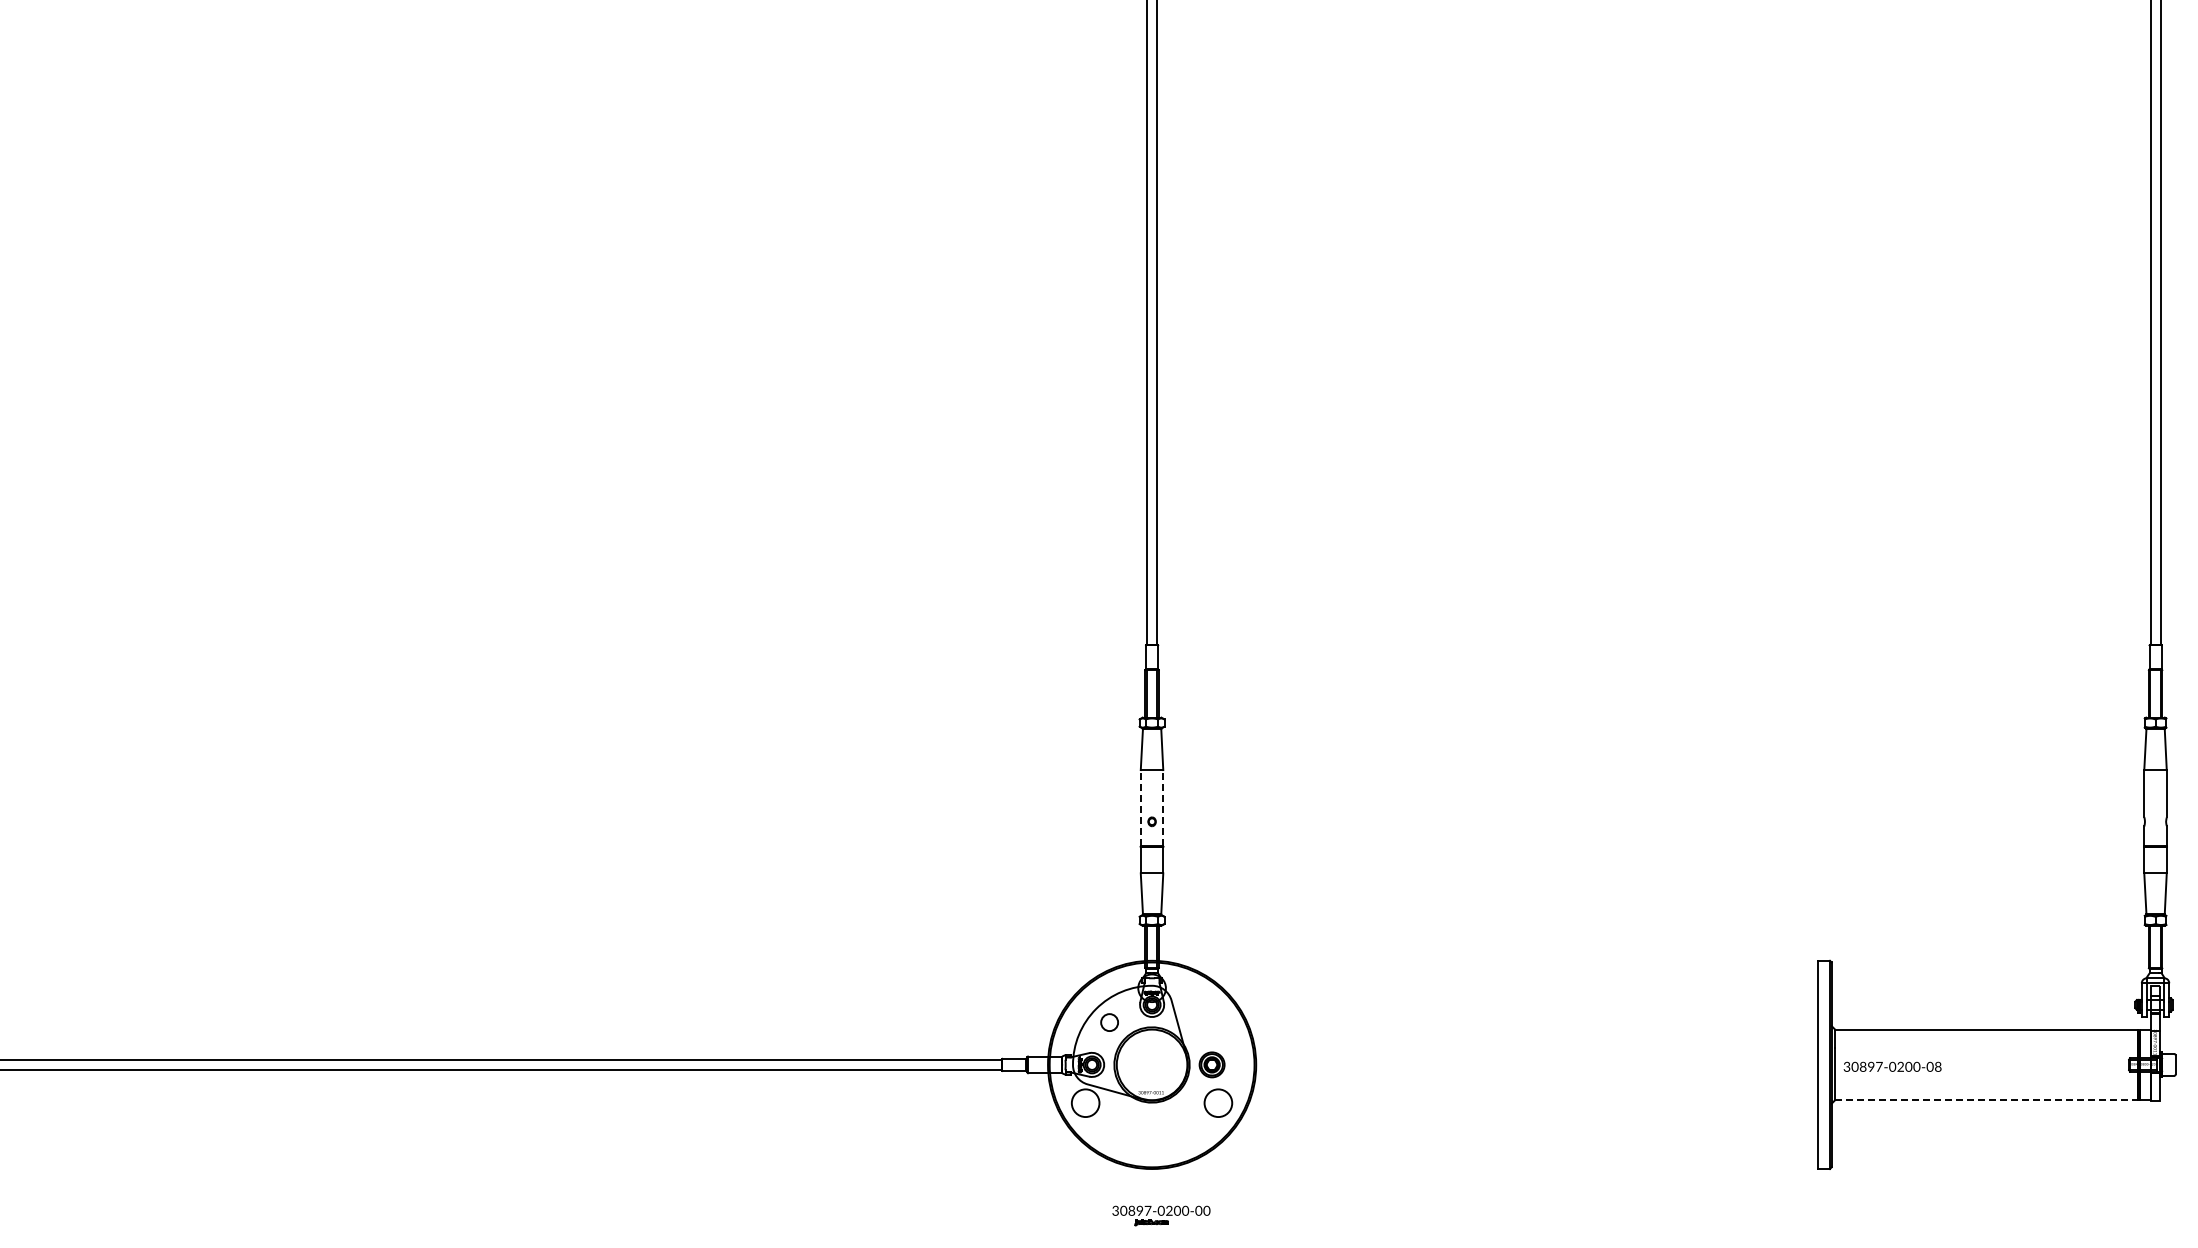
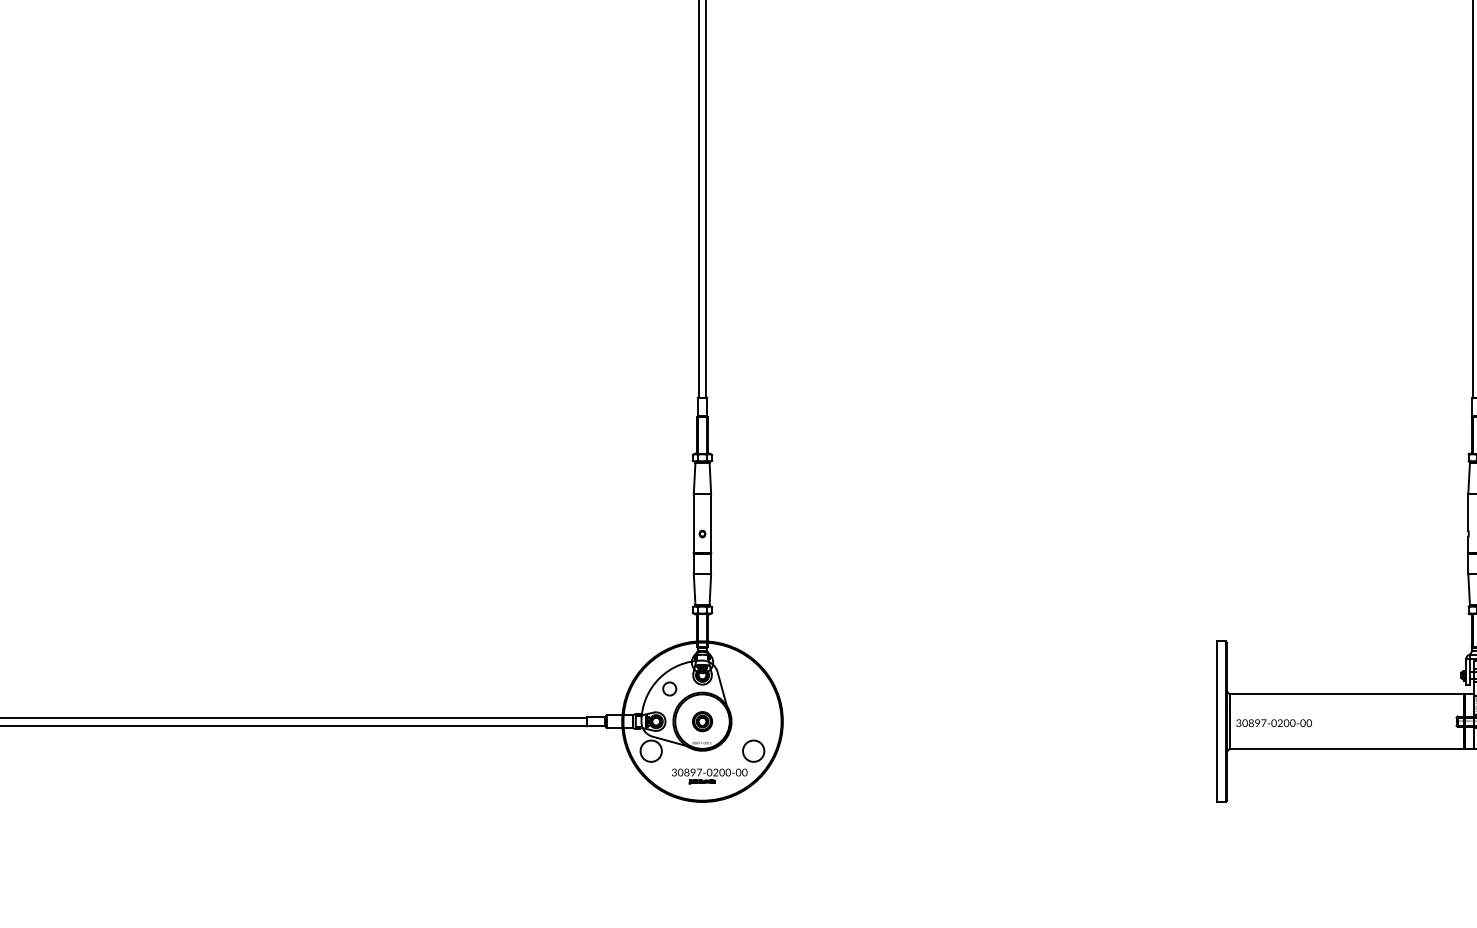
line: (1140, 807) -> (693, 522), dashed -> solid
line: (1163, 807) -> (711, 522), dashed -> solid
part: (1211, 1064) -> (702, 721), moved
text: (1937, 1066) -> (1308, 722), 30897-0200-08 -> 30897-0200-00
line: (1987, 1100) -> (1347, 749), dashed -> solid
part: (1161, 1215) -> (709, 776), moved

